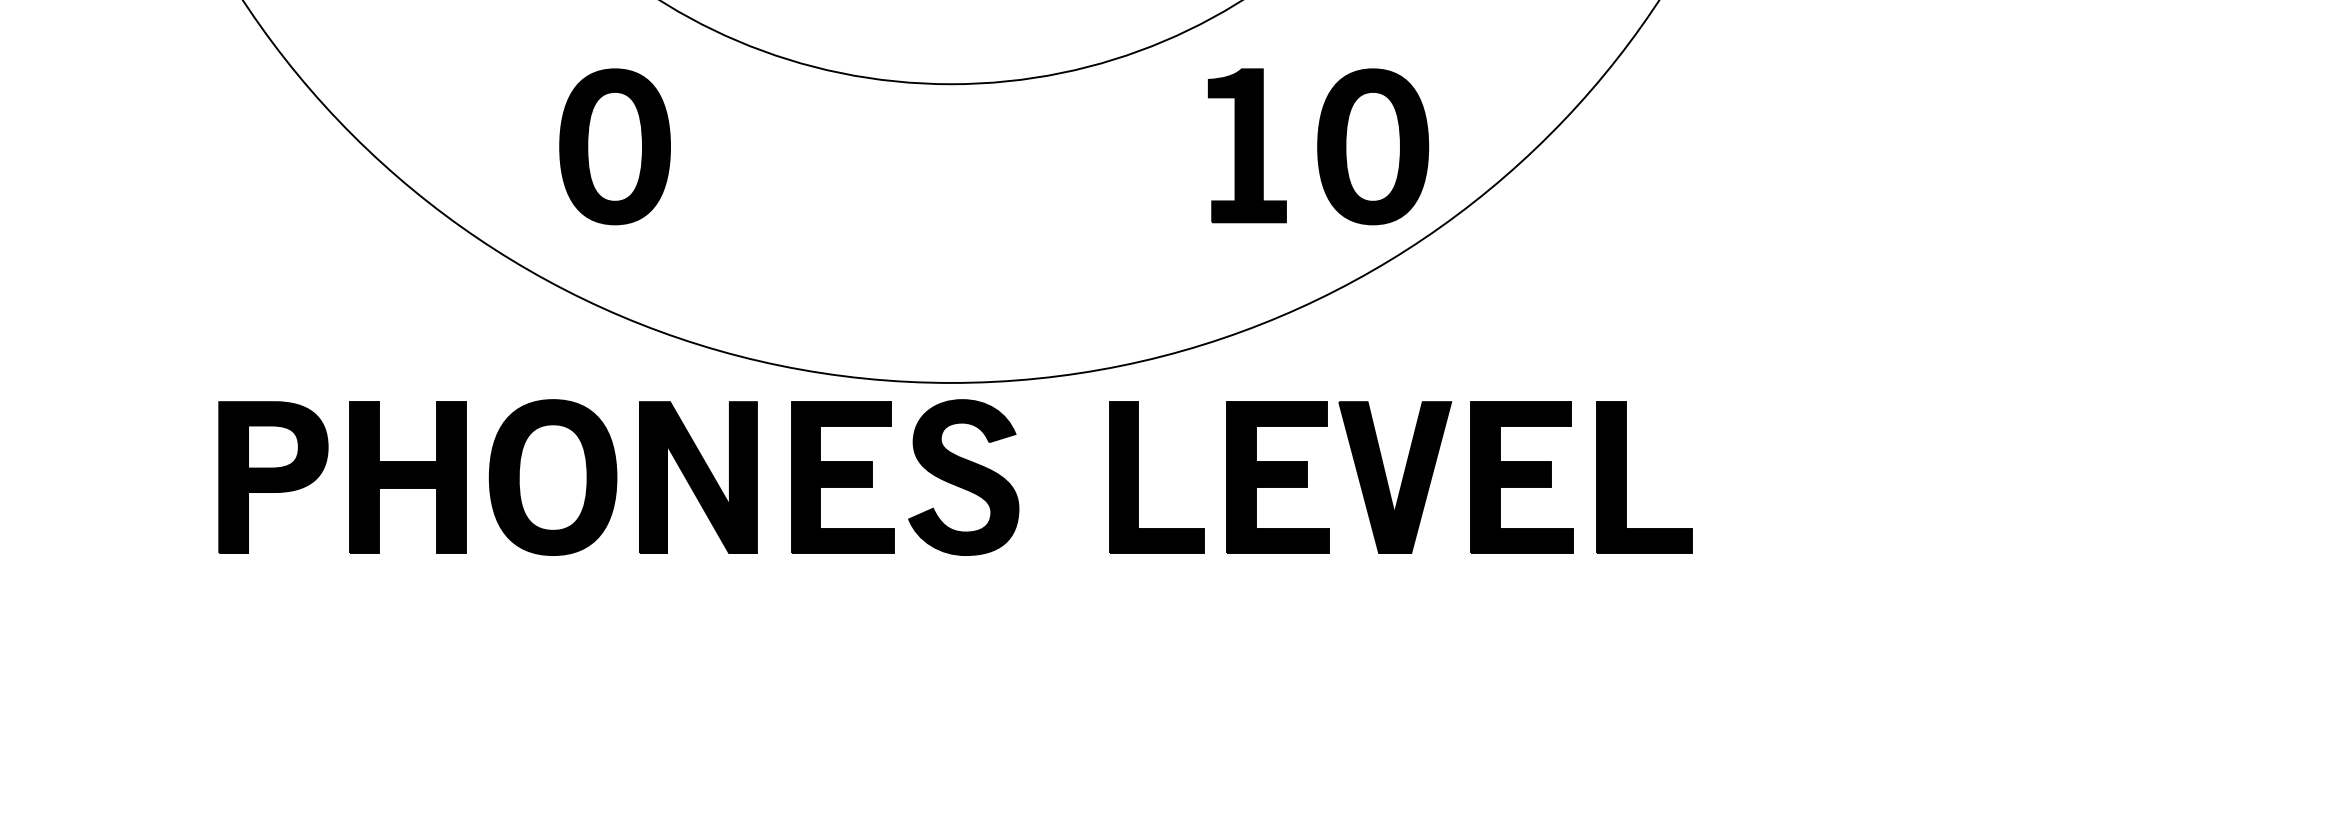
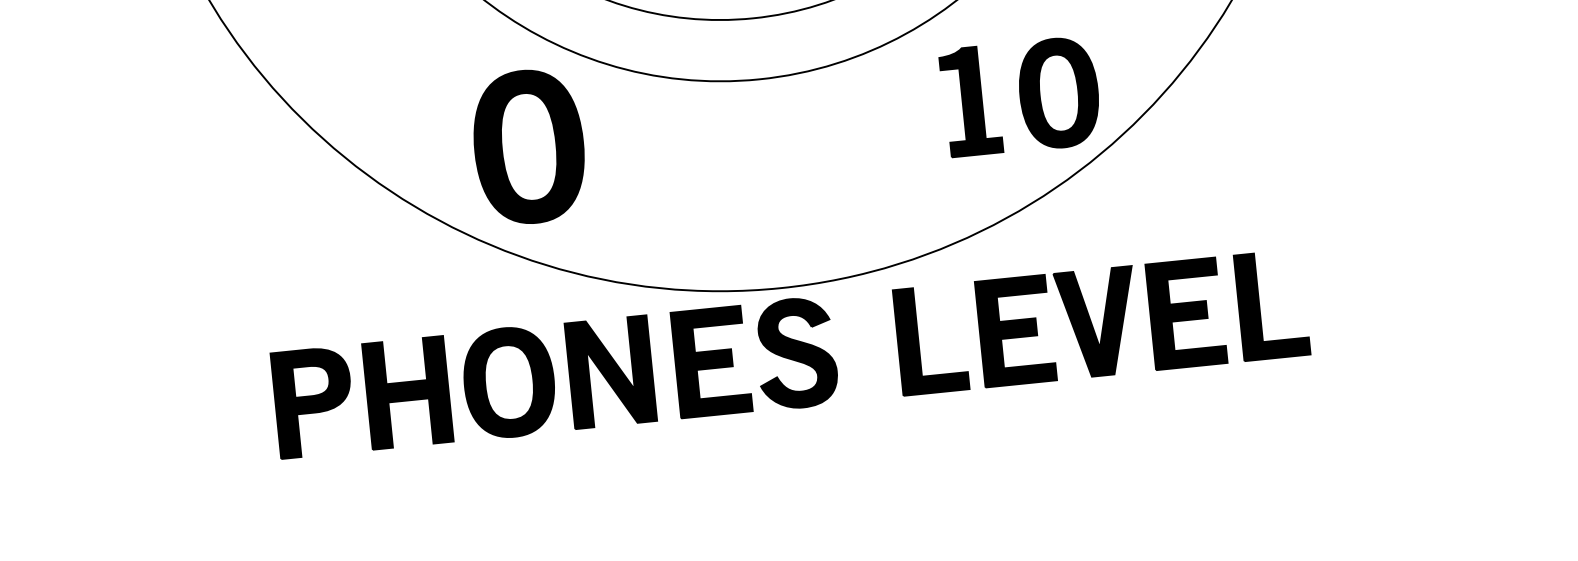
part: (614, 146) -> (528, 146), size x1.4

